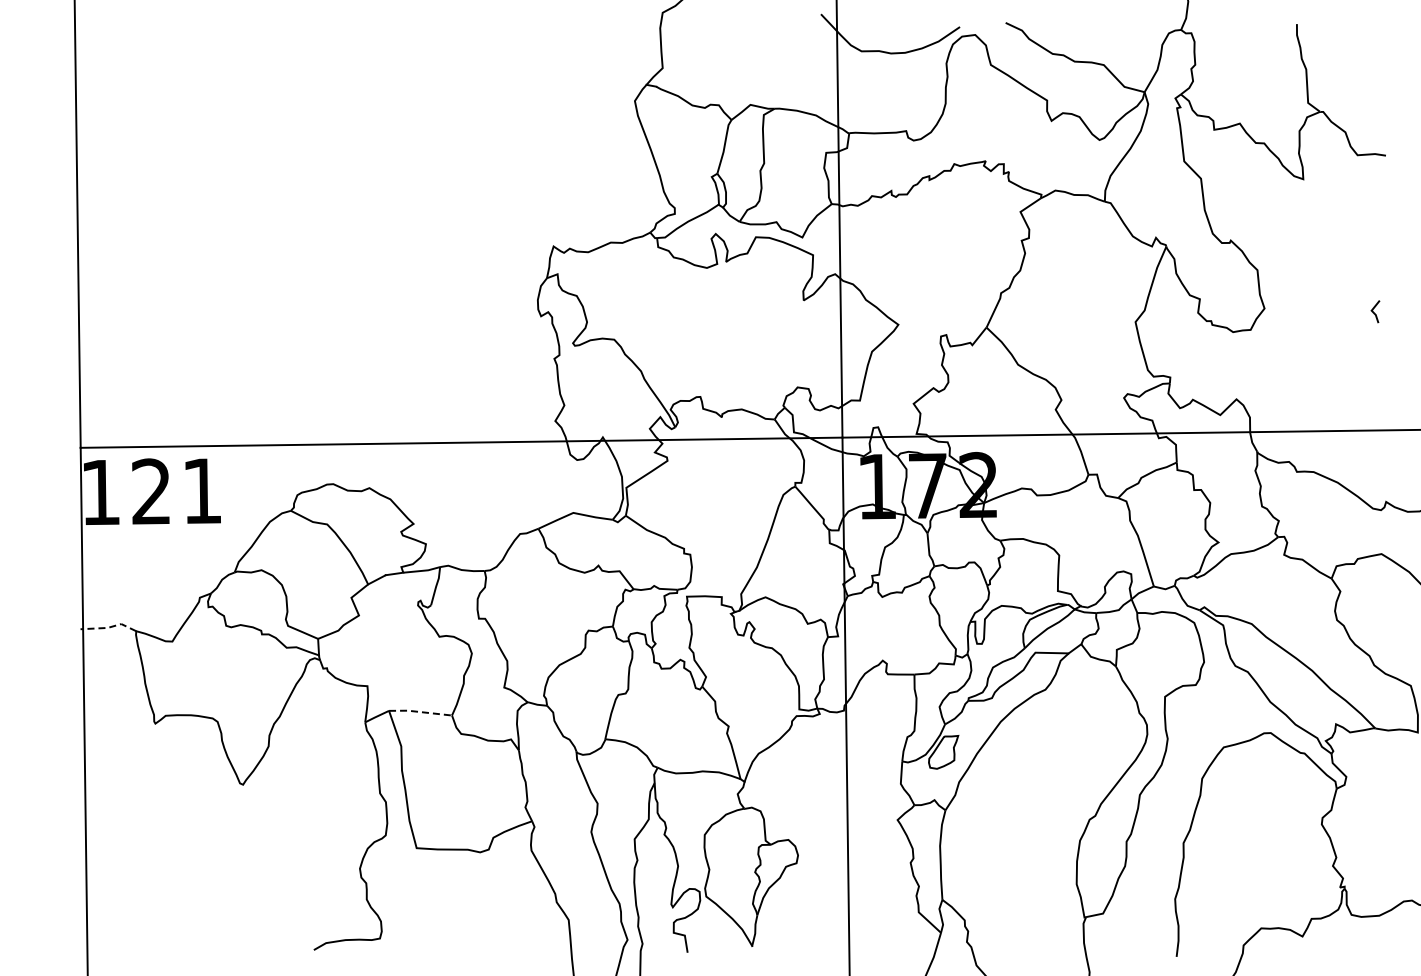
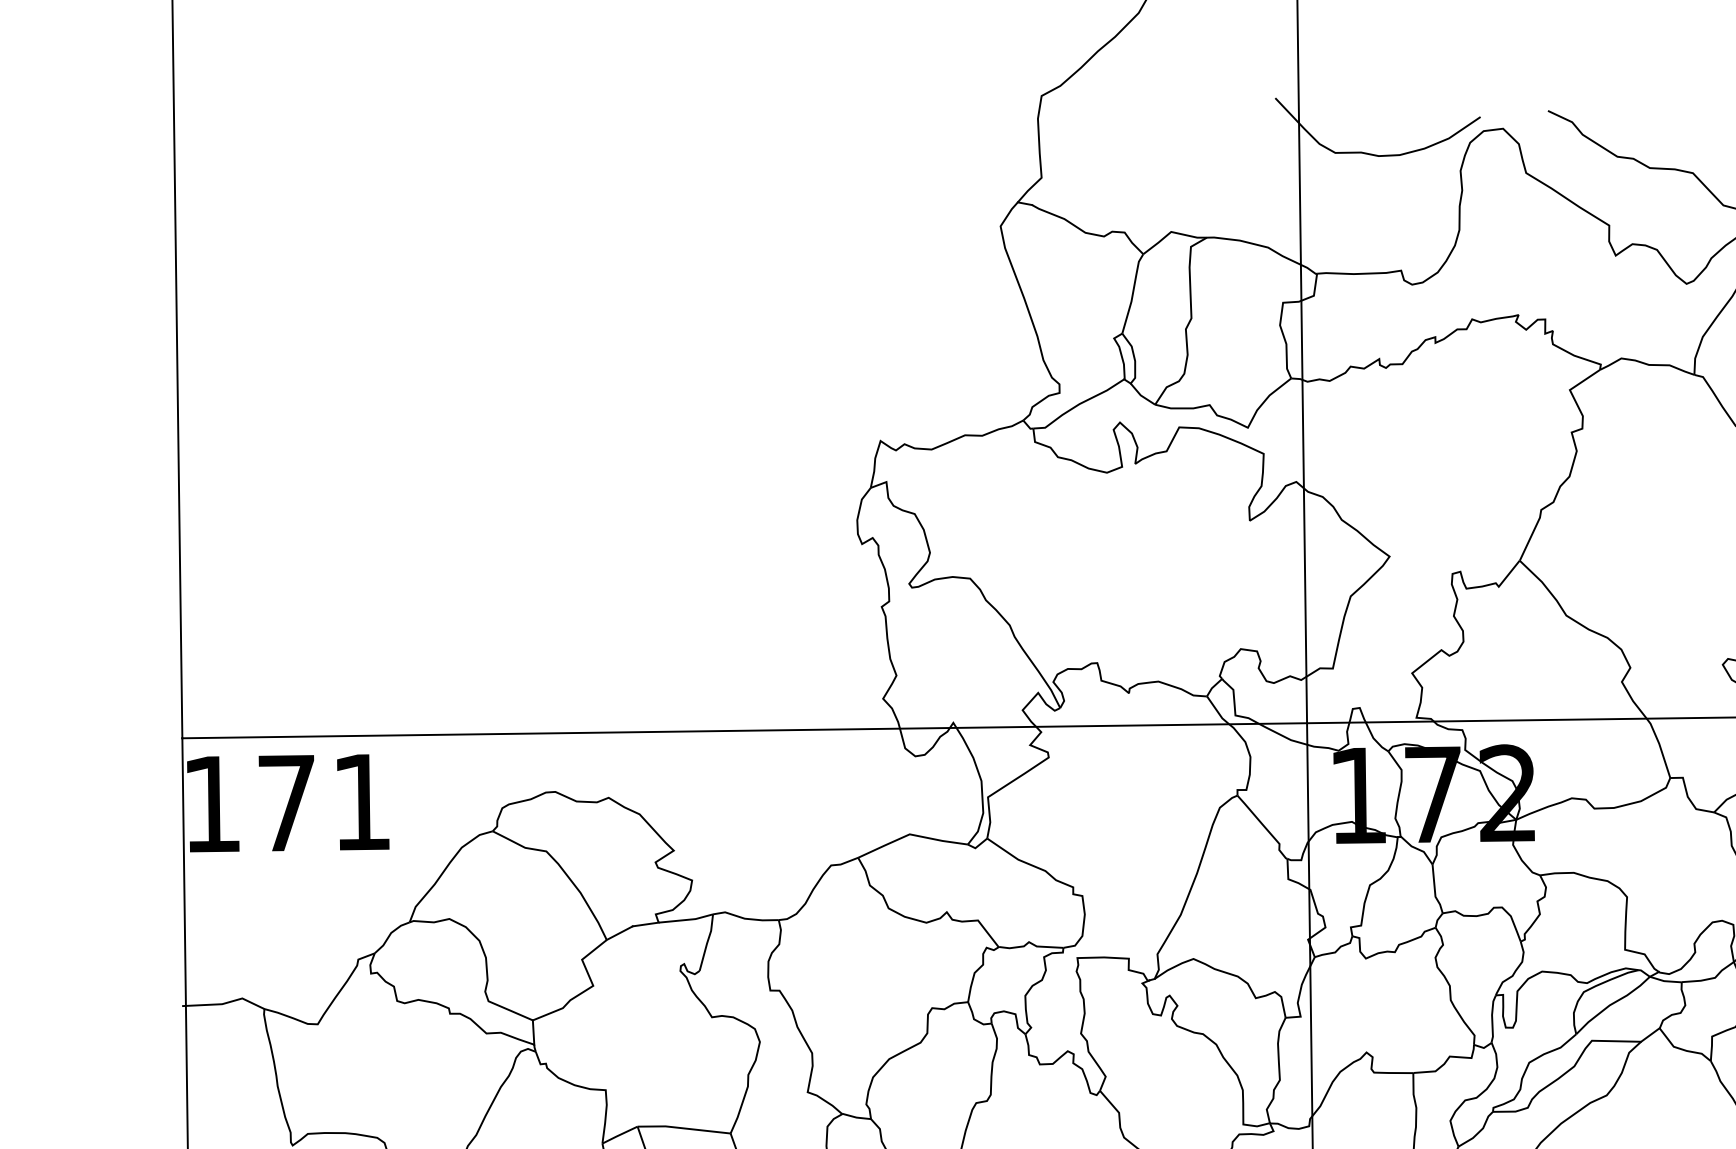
text: (150, 491) -> (285, 802), 121 -> 171
line: (109, 627) -> (224, 1003), dashed -> solid
line: (420, 712) -> (684, 1129), dashed -> solid

